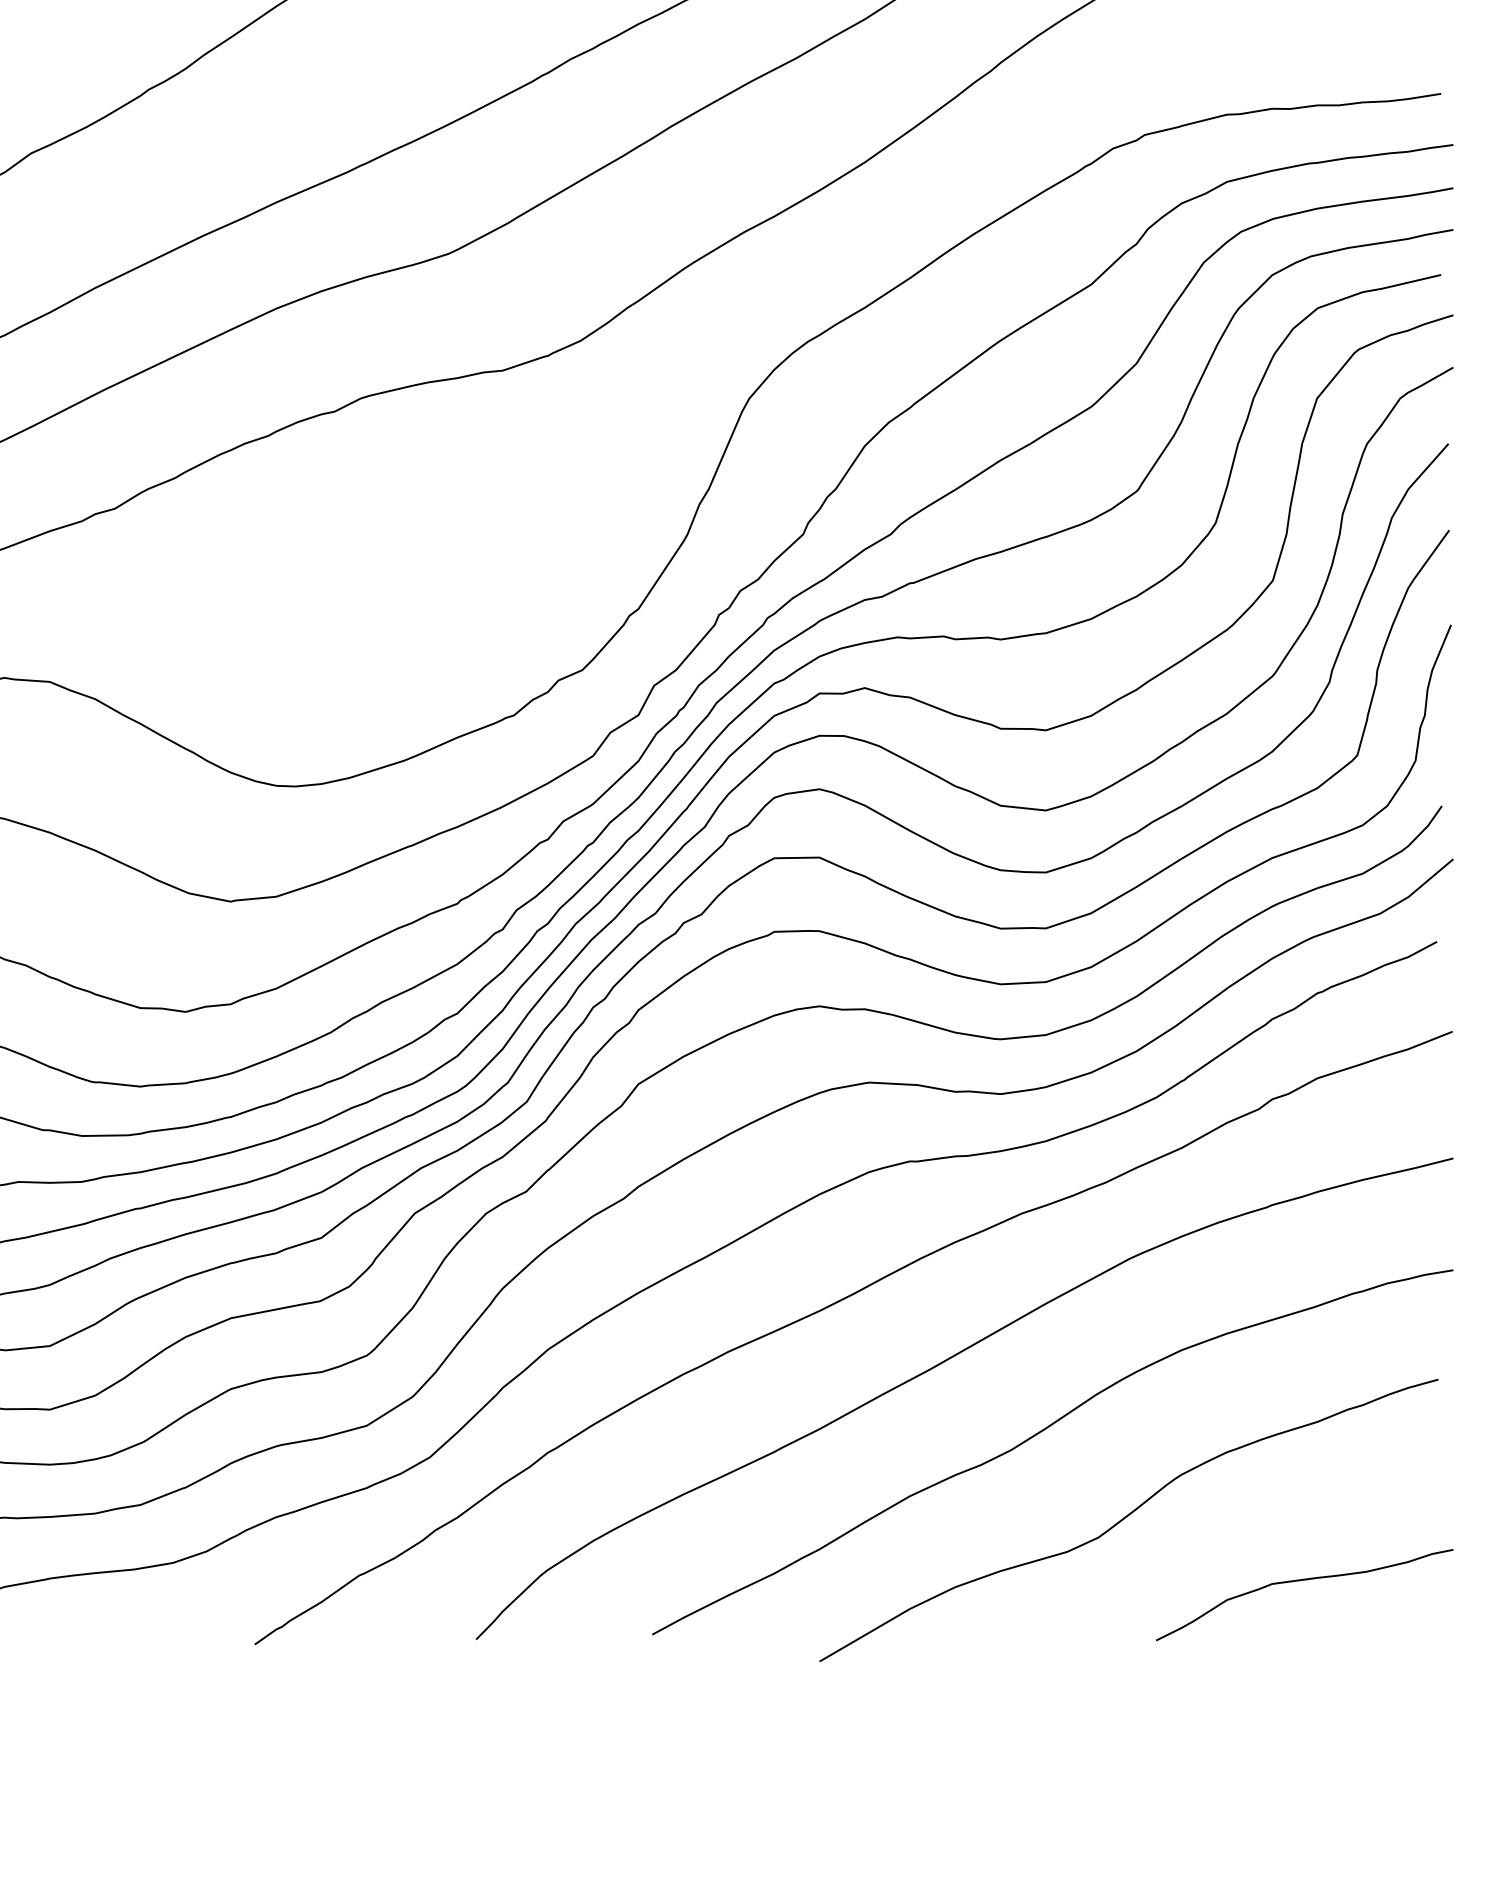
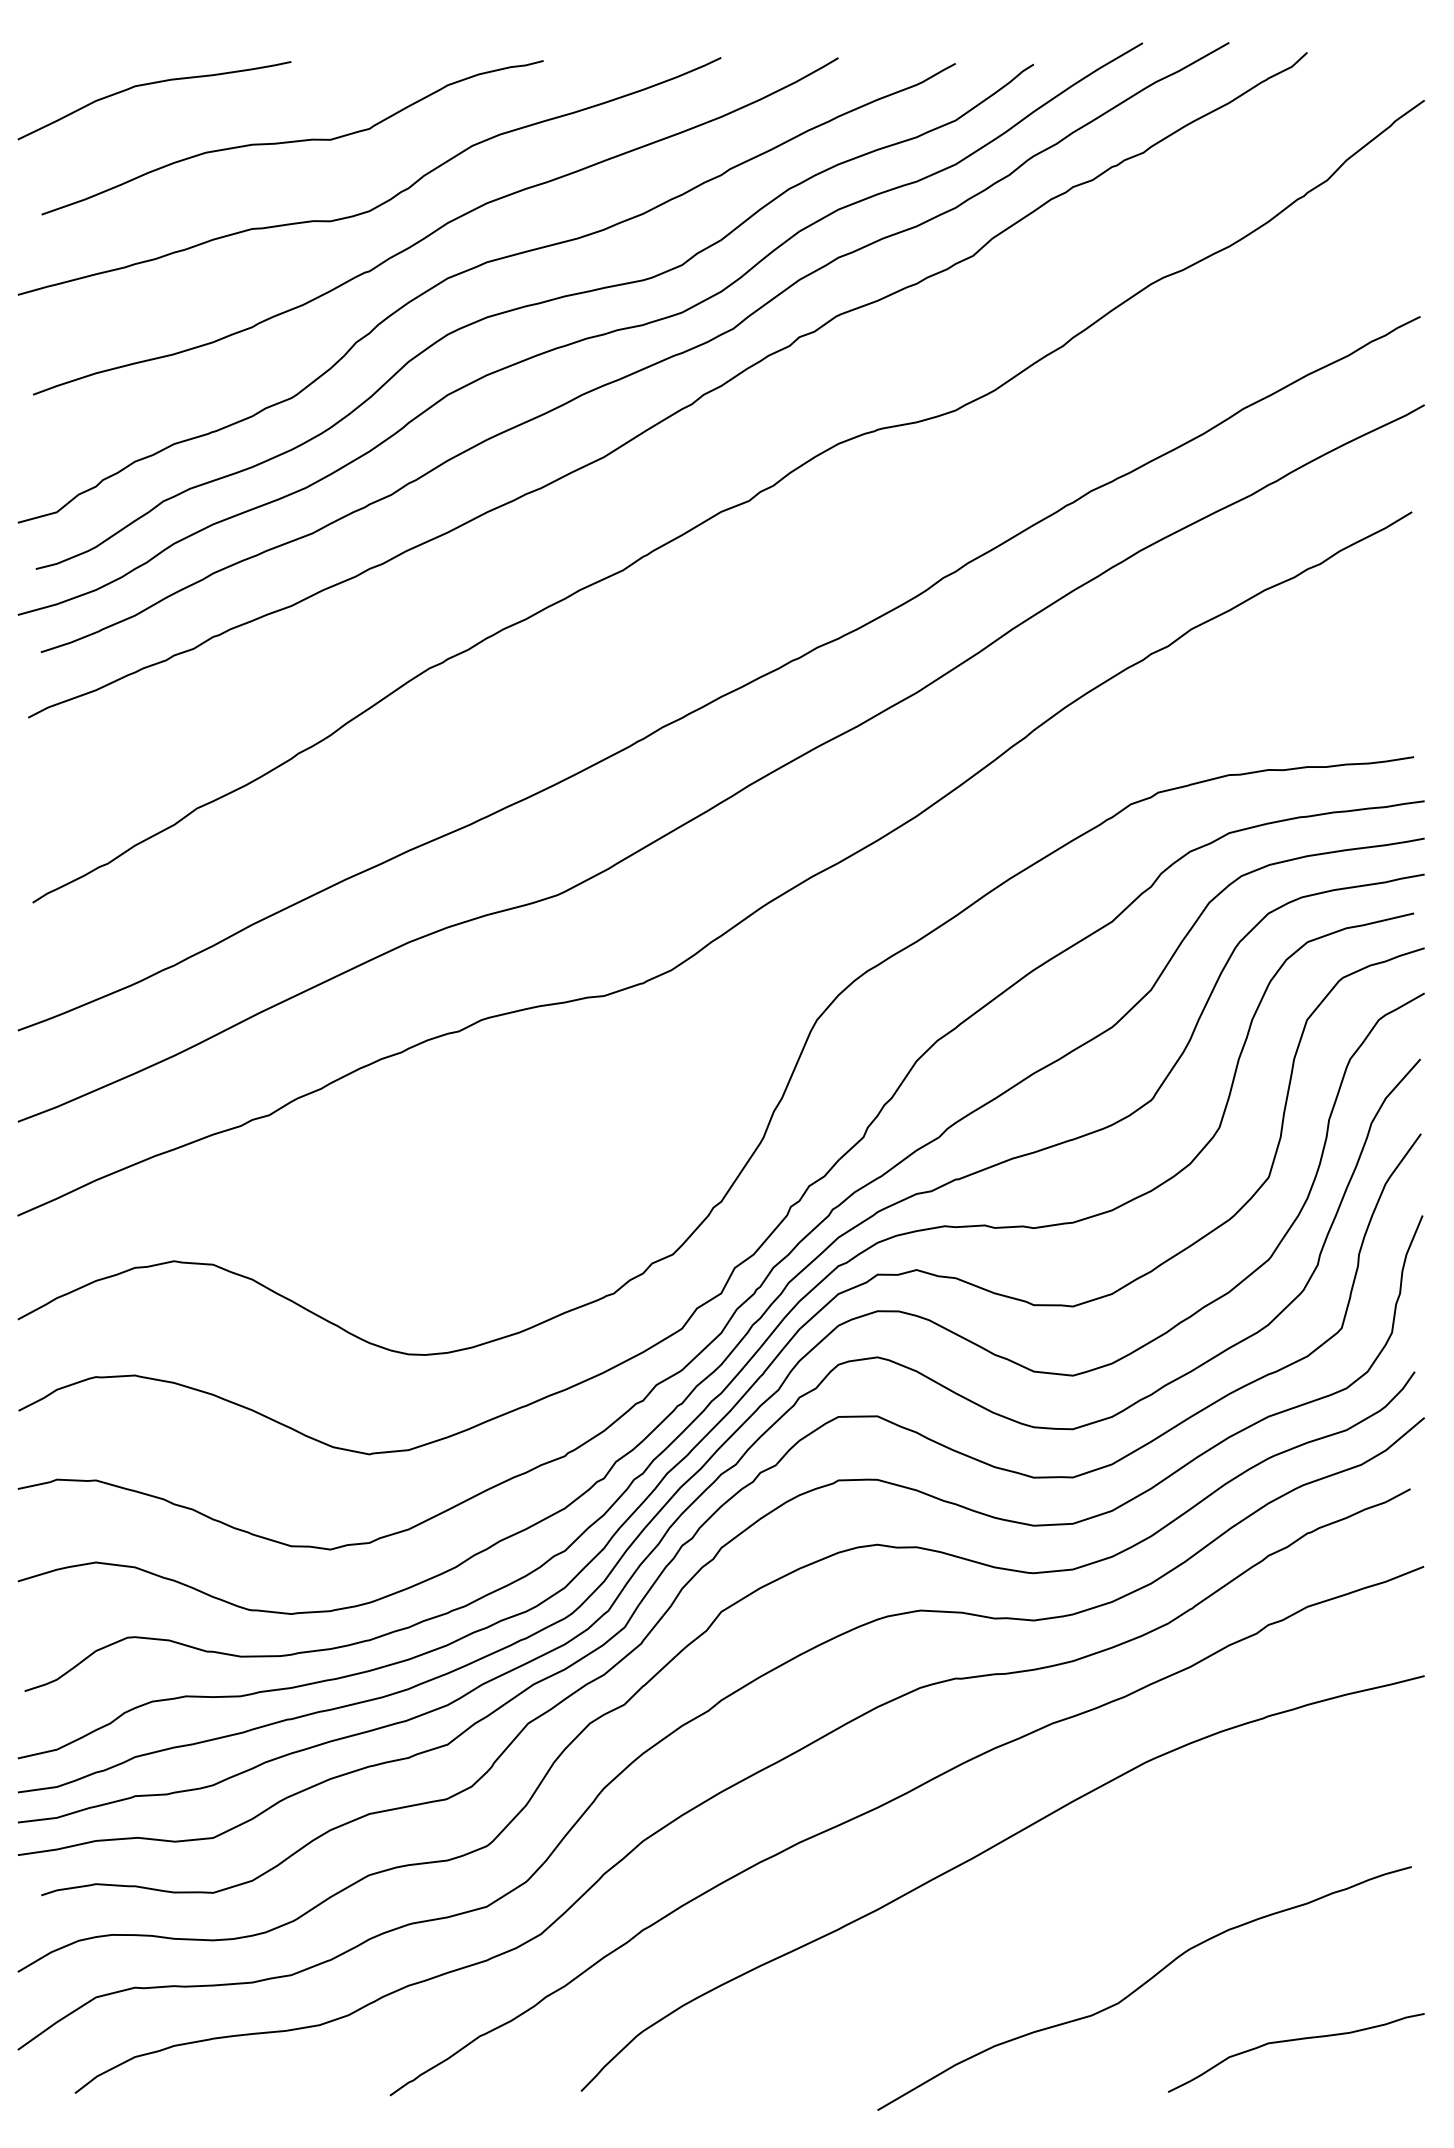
curve: (1038, 1434) -> (1066, 1914), removed

